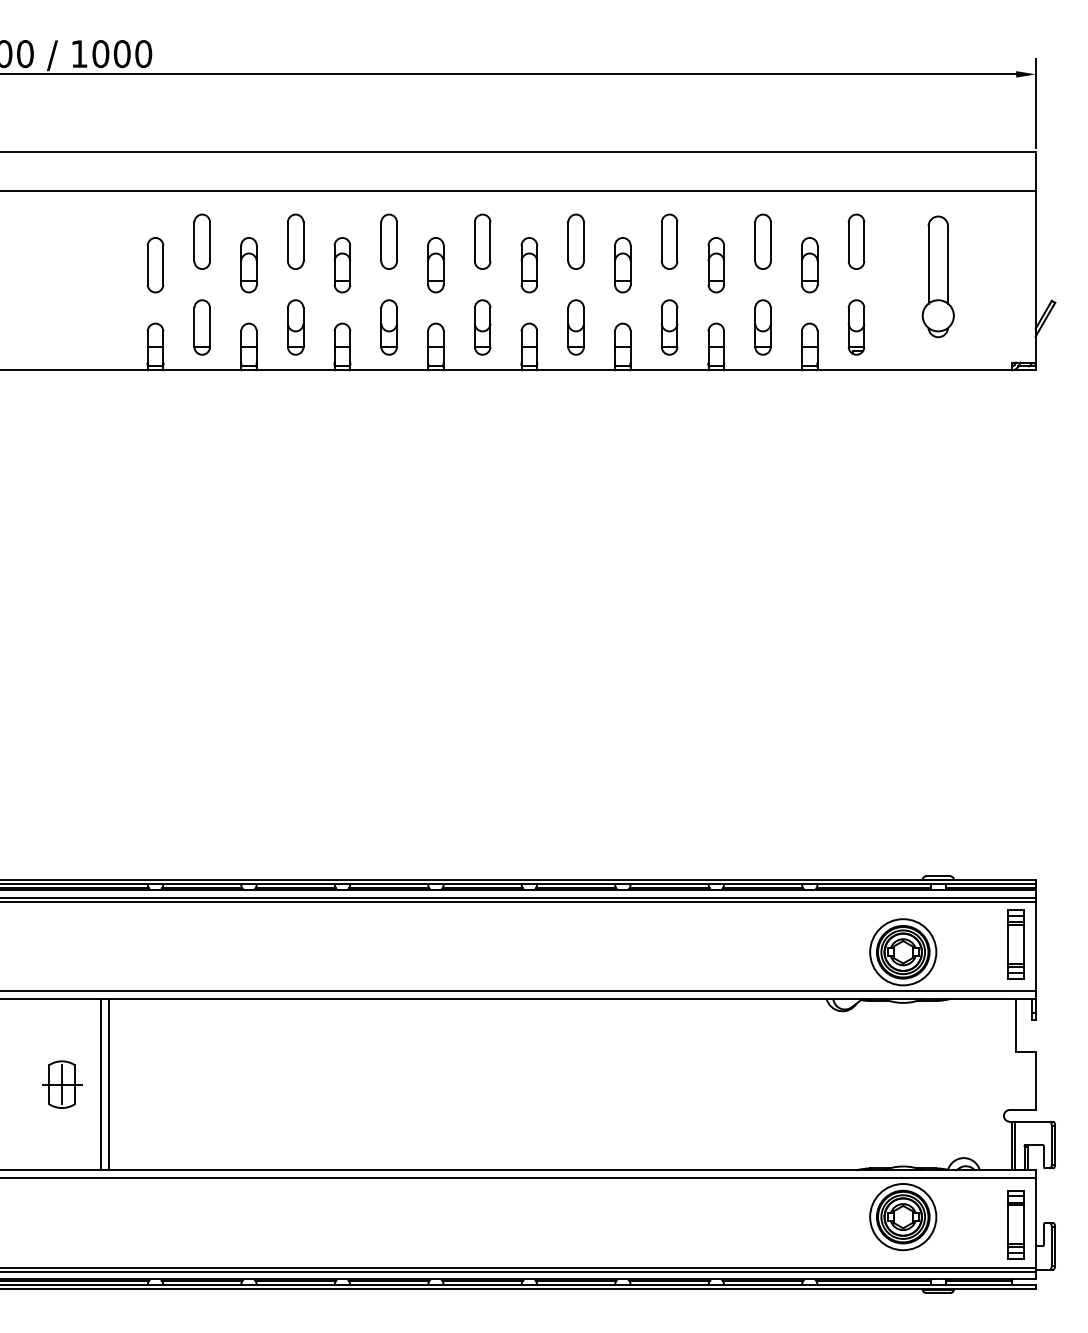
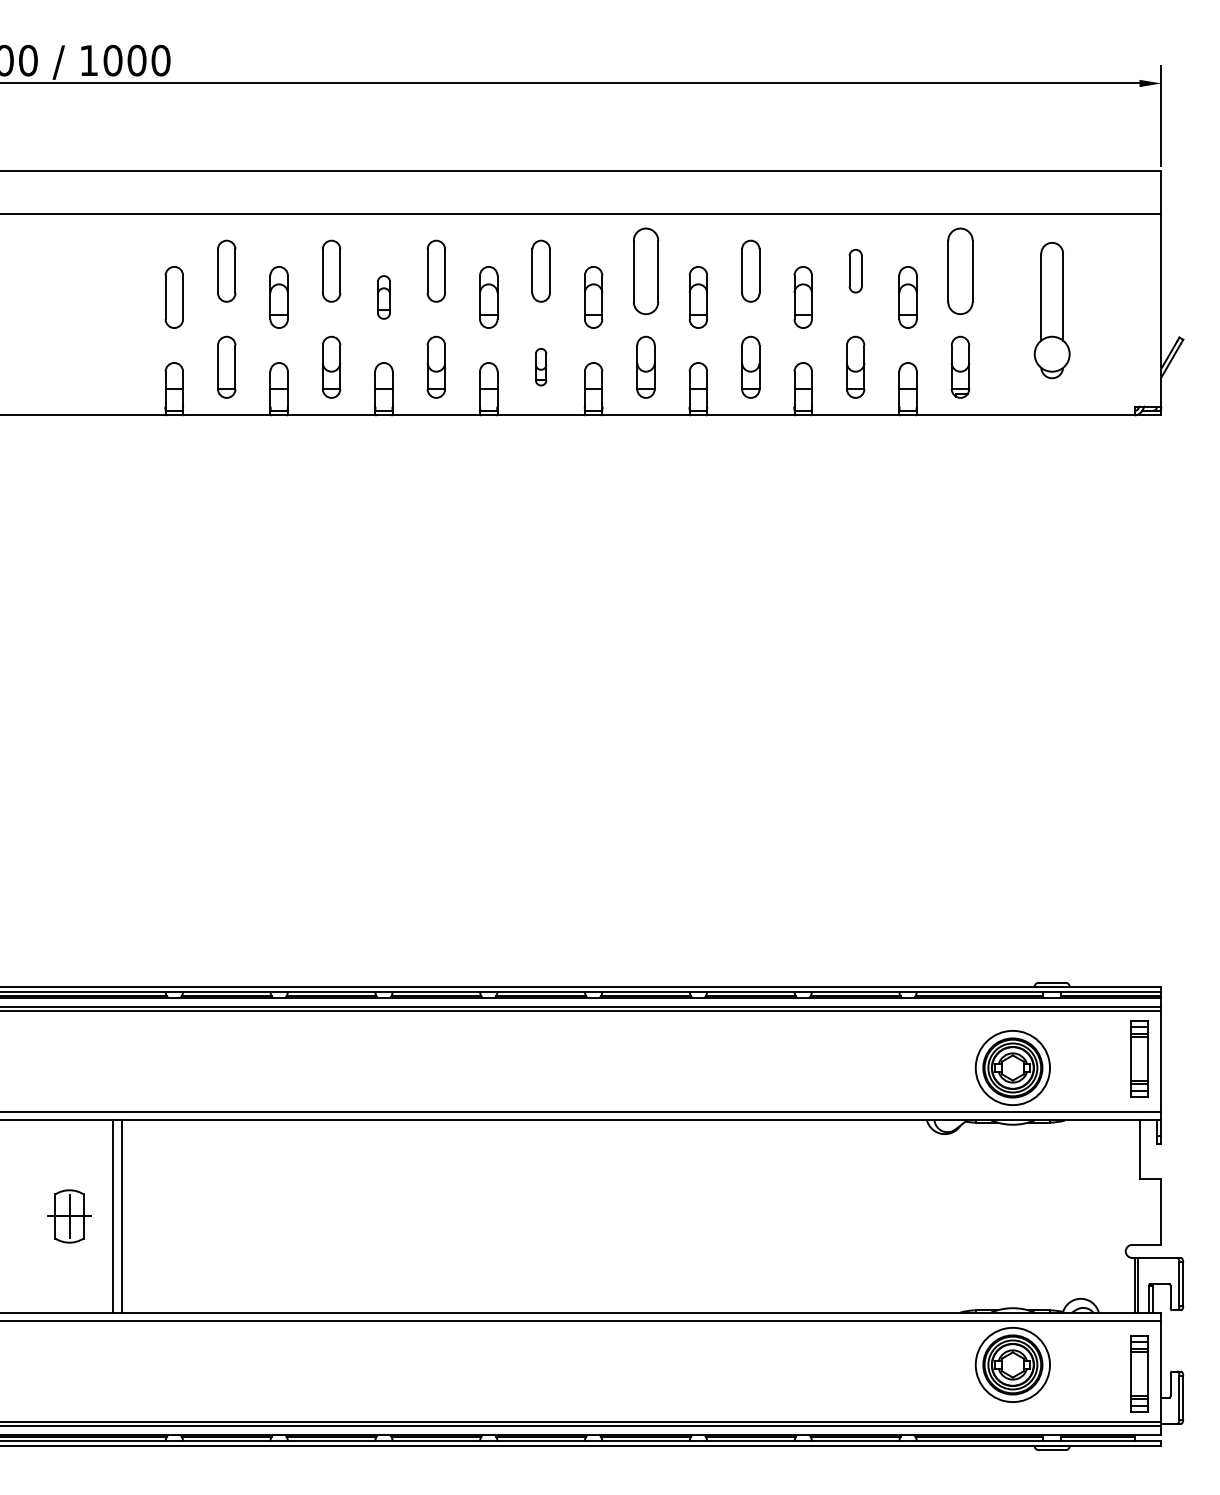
part: (575, 241) -> (645, 270), size x1.4
part: (762, 241) -> (855, 270), size x0.7
part: (856, 241) -> (960, 270), size x1.4
part: (342, 265) -> (383, 297), size x0.7
part: (482, 326) -> (540, 366), size x0.6

